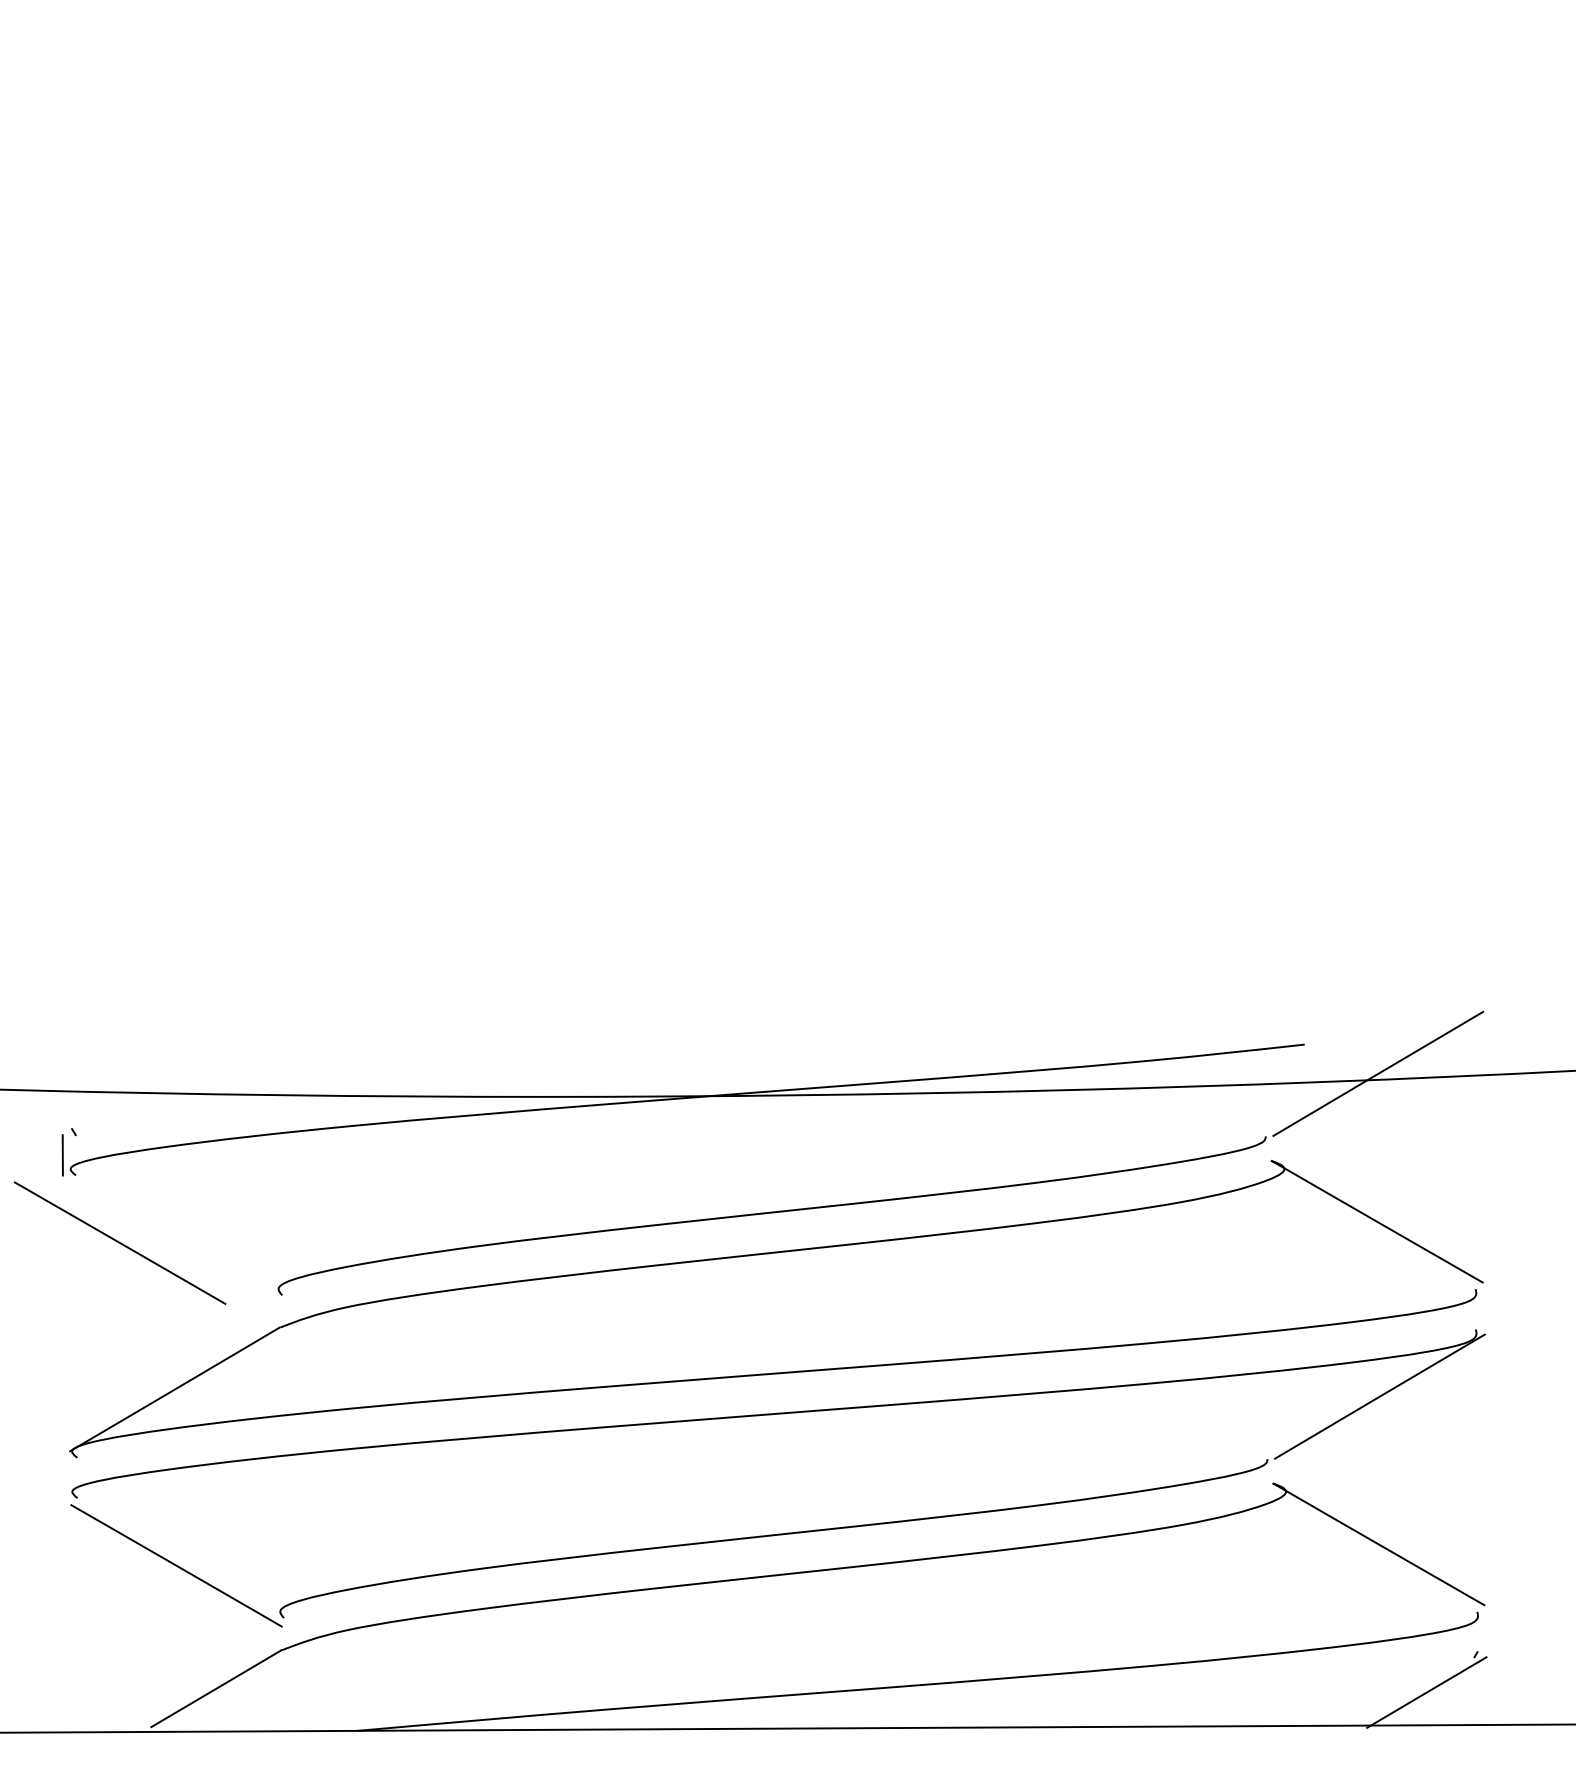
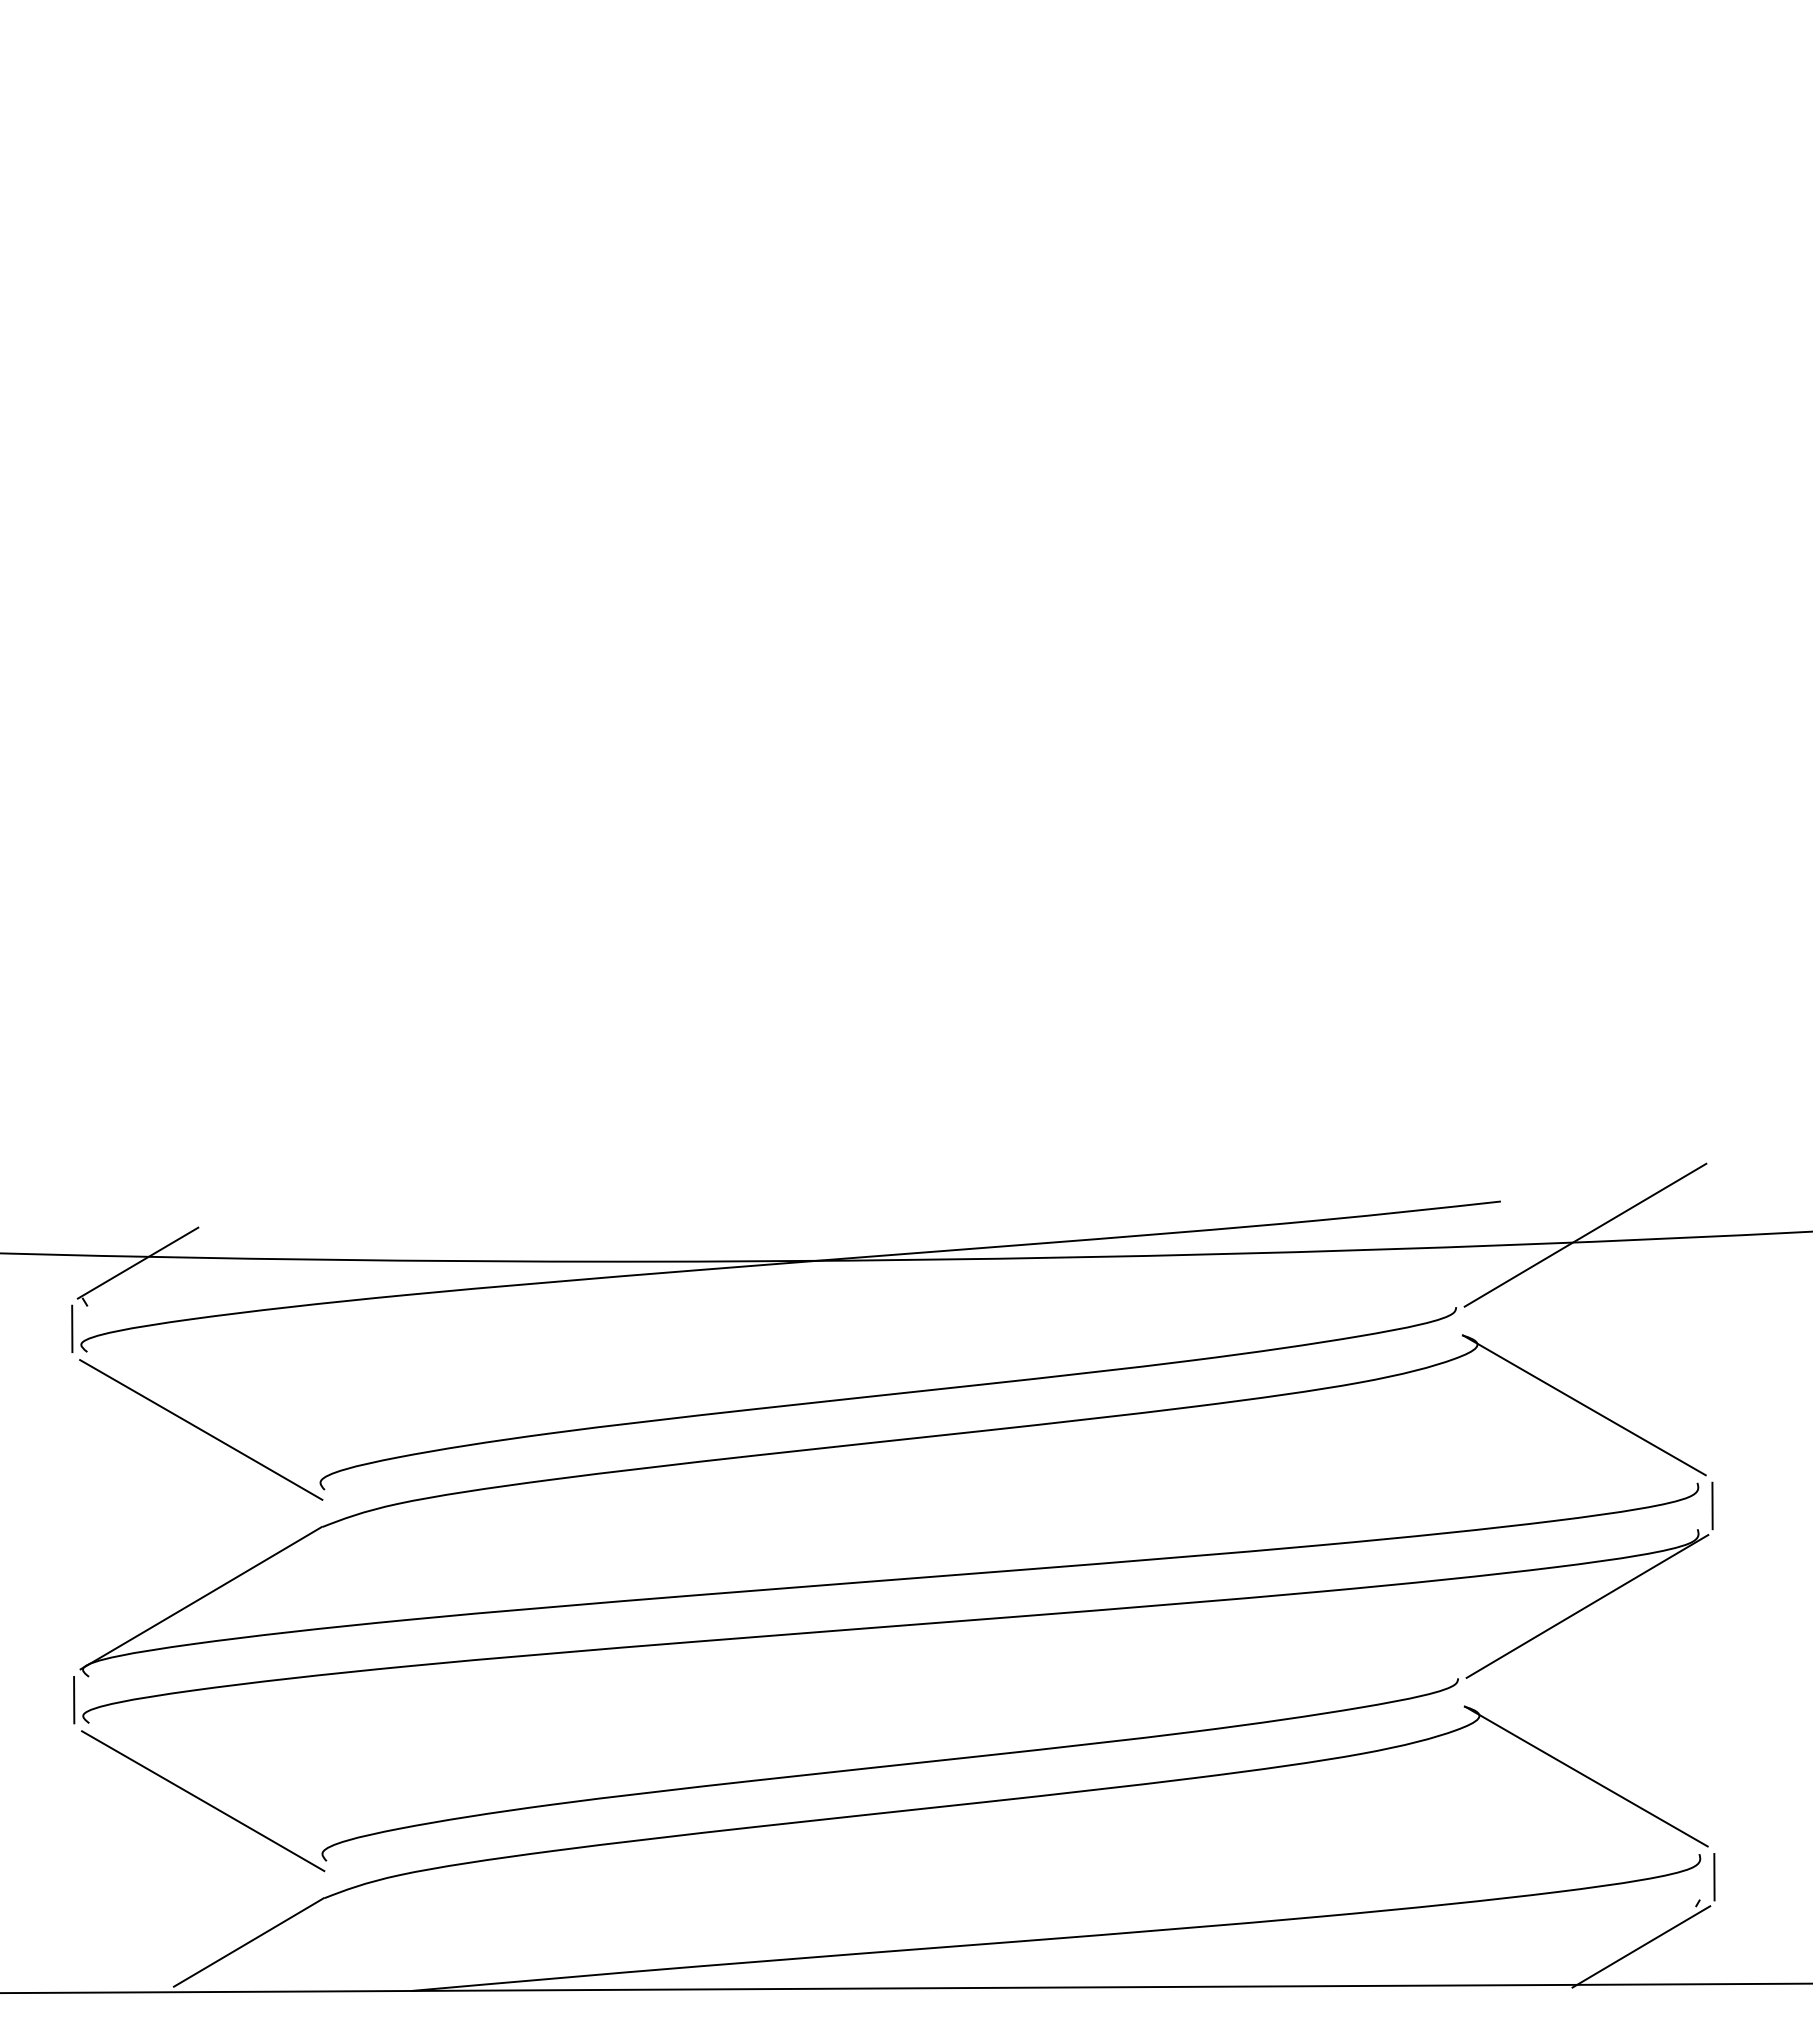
line: (119, 1097) -> (137, 1262), added
line: (120, 1242) -> (201, 1429), moved
line: (1488, 1308) -> (1712, 1505), added
line: (64, 1477) -> (74, 1699), added
line: (1490, 1631) -> (1714, 1876), added

